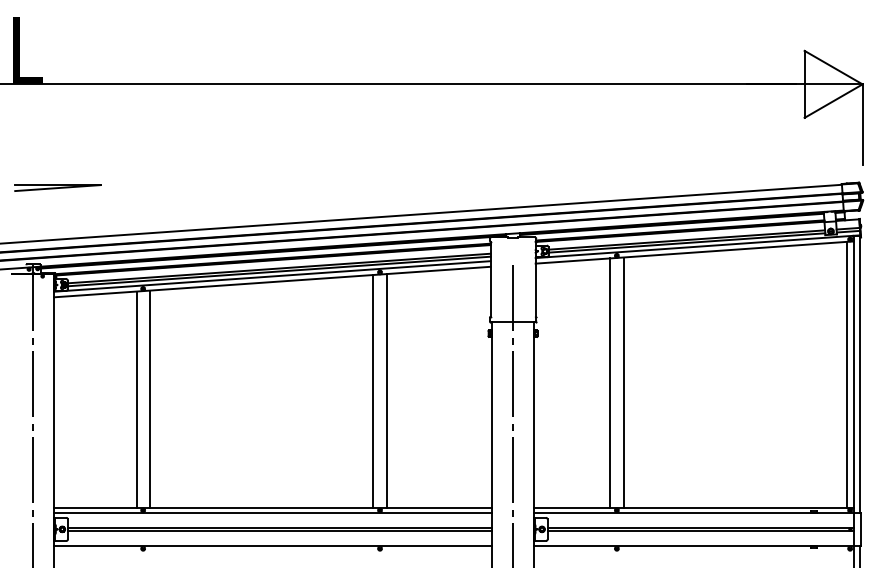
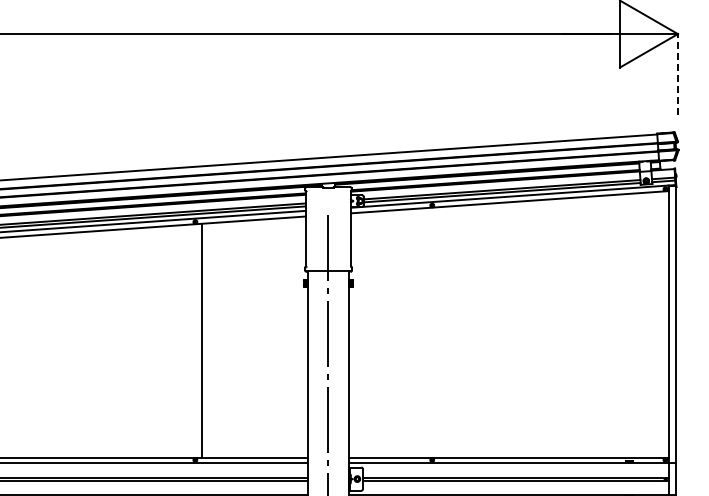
line: (862, 124) -> (677, 74), solid -> dashed
line: (847, 374) -> (662, 324), removed
line: (623, 382) -> (438, 332), removed
line: (610, 383) -> (425, 333), removed
line: (373, 391) -> (188, 341), removed

